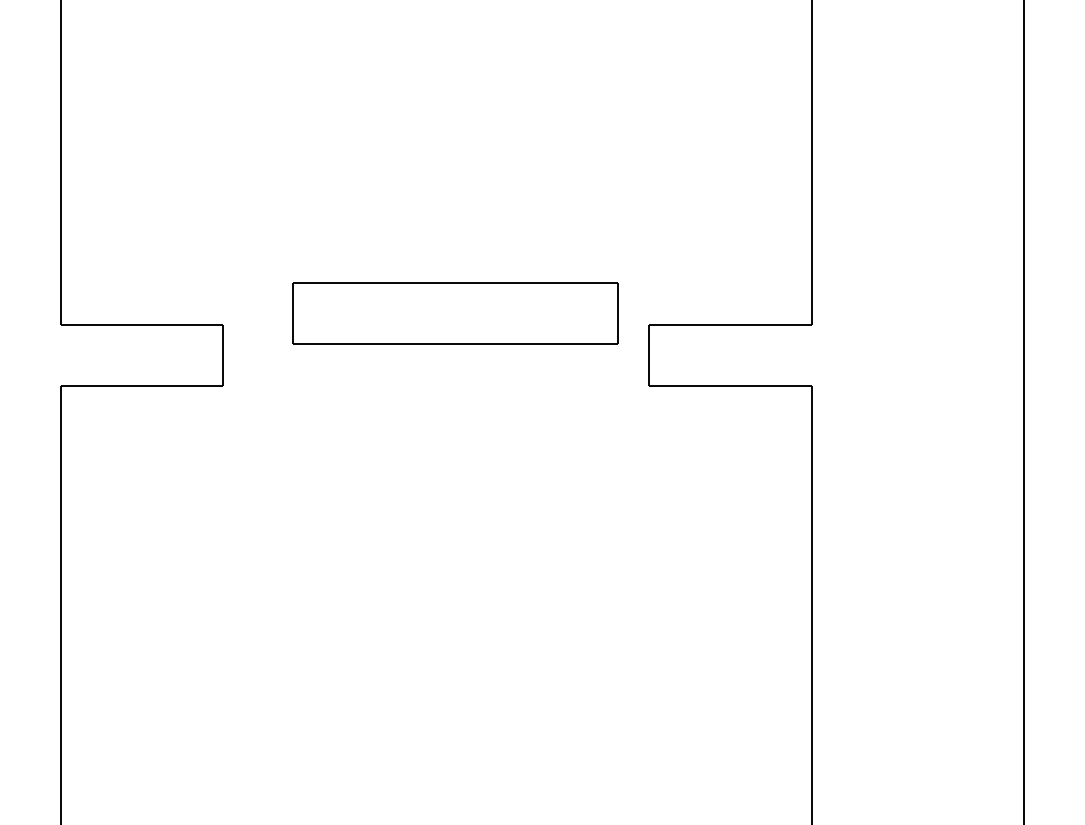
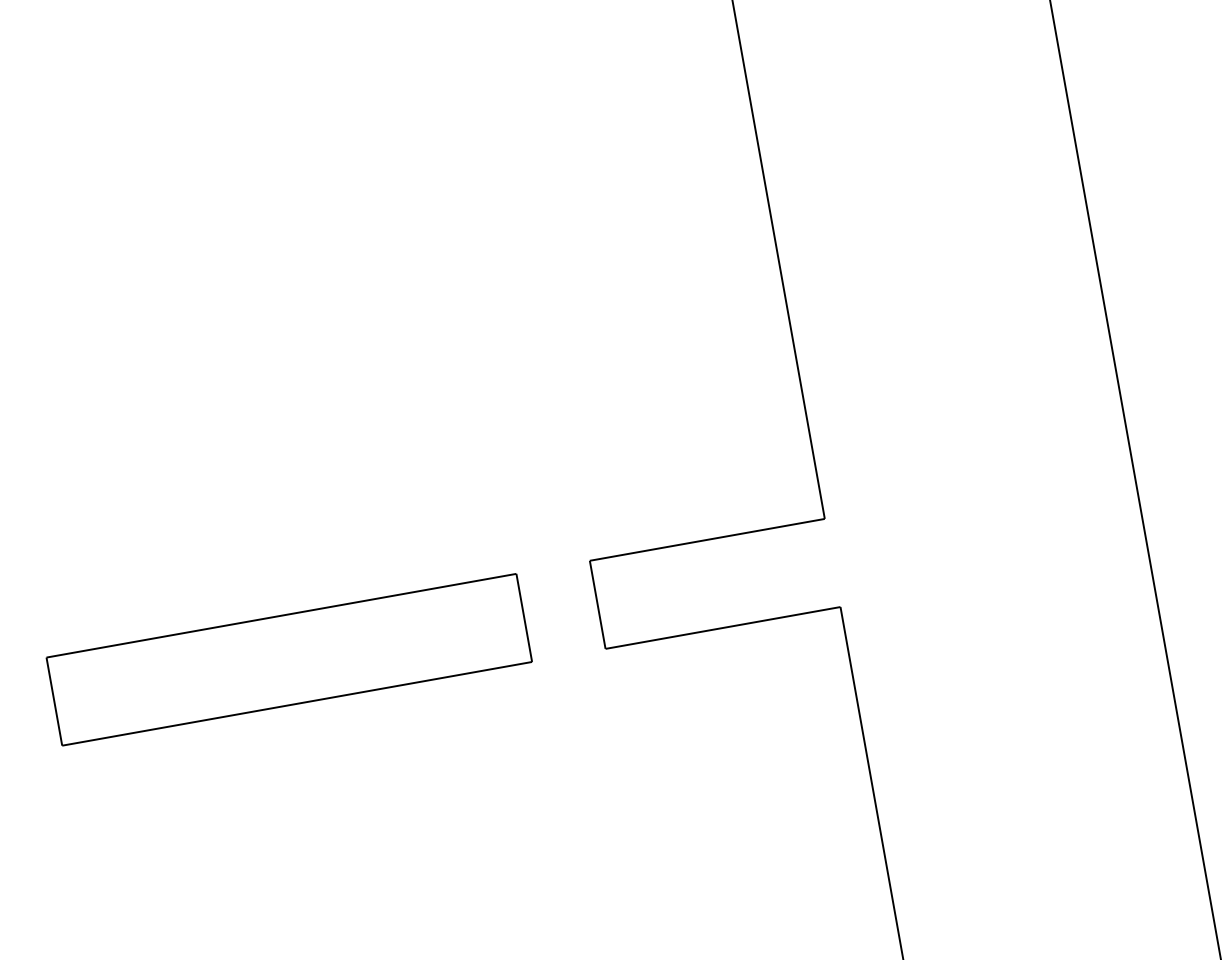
part: (455, 313) -> (289, 659), moved

